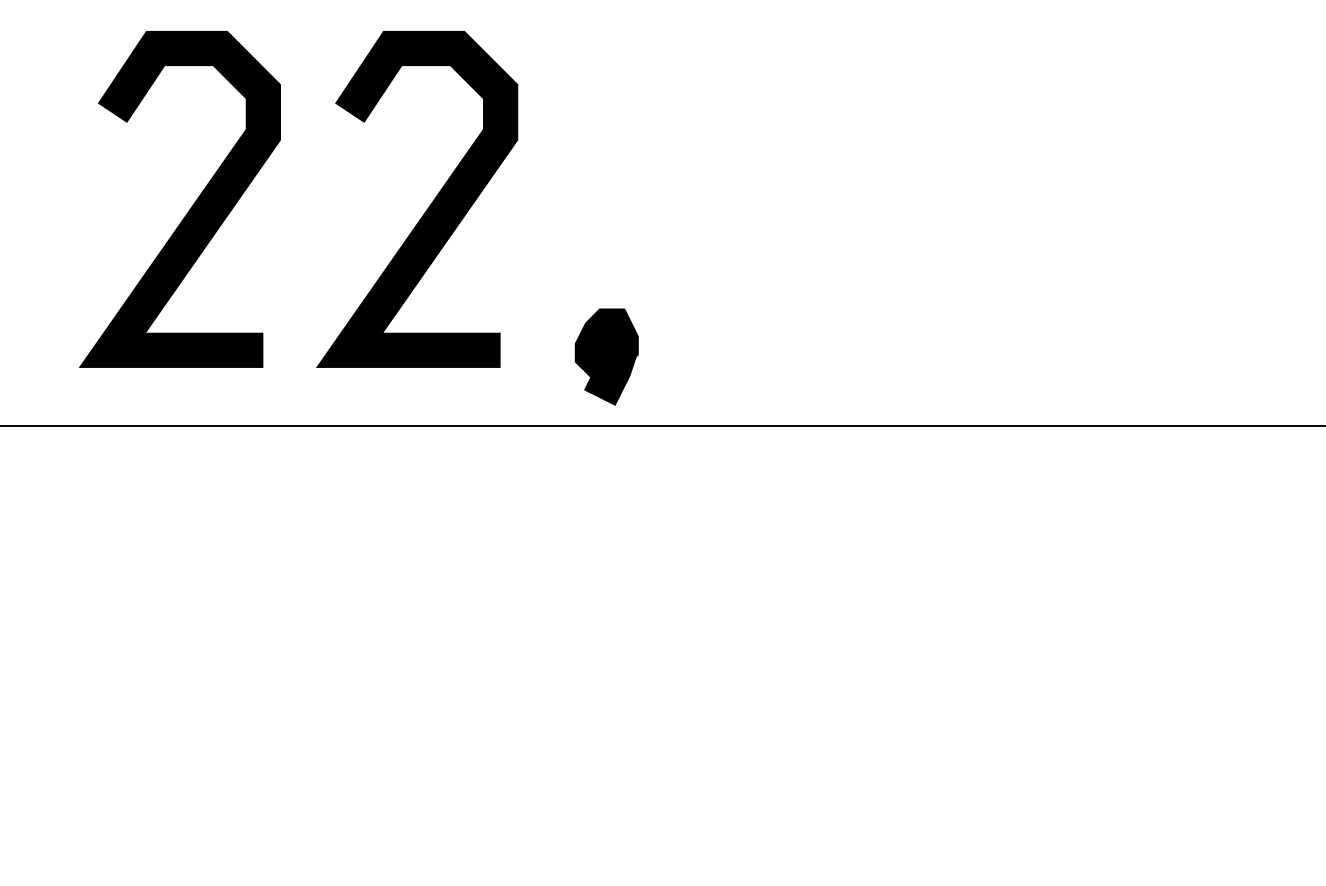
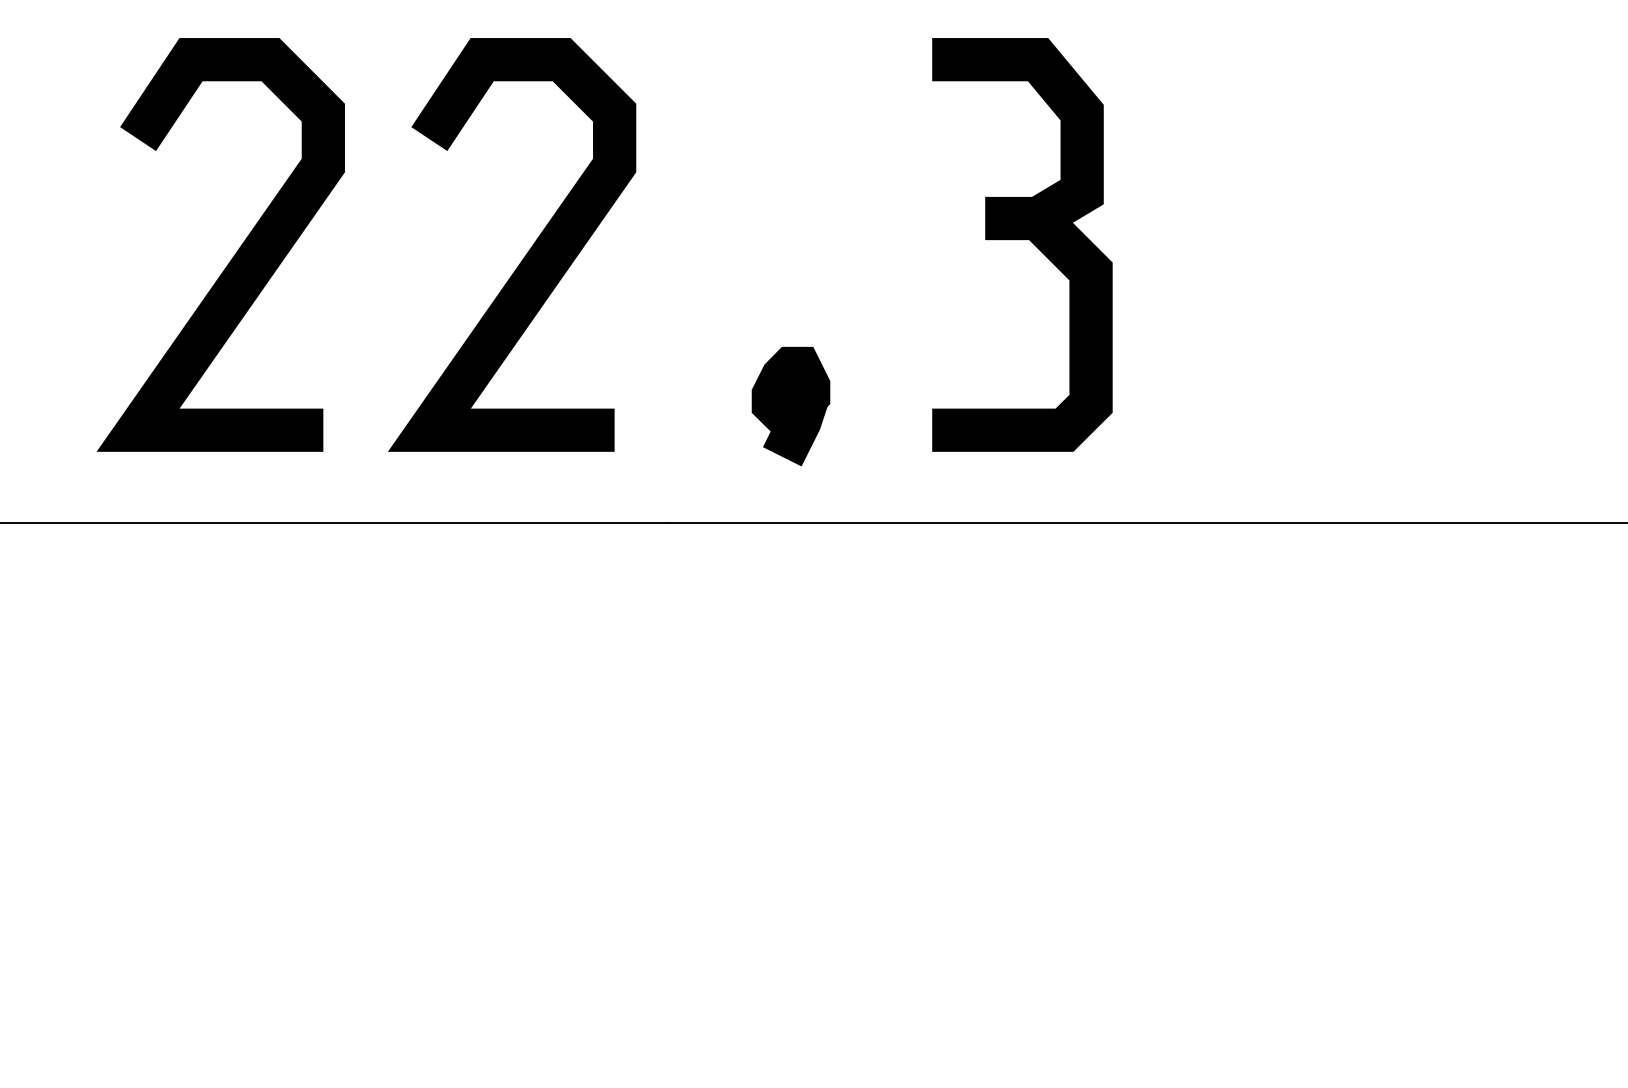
part: (832, 199) -> (1022, 244), added
part: (606, 357) -> (790, 406), moved

